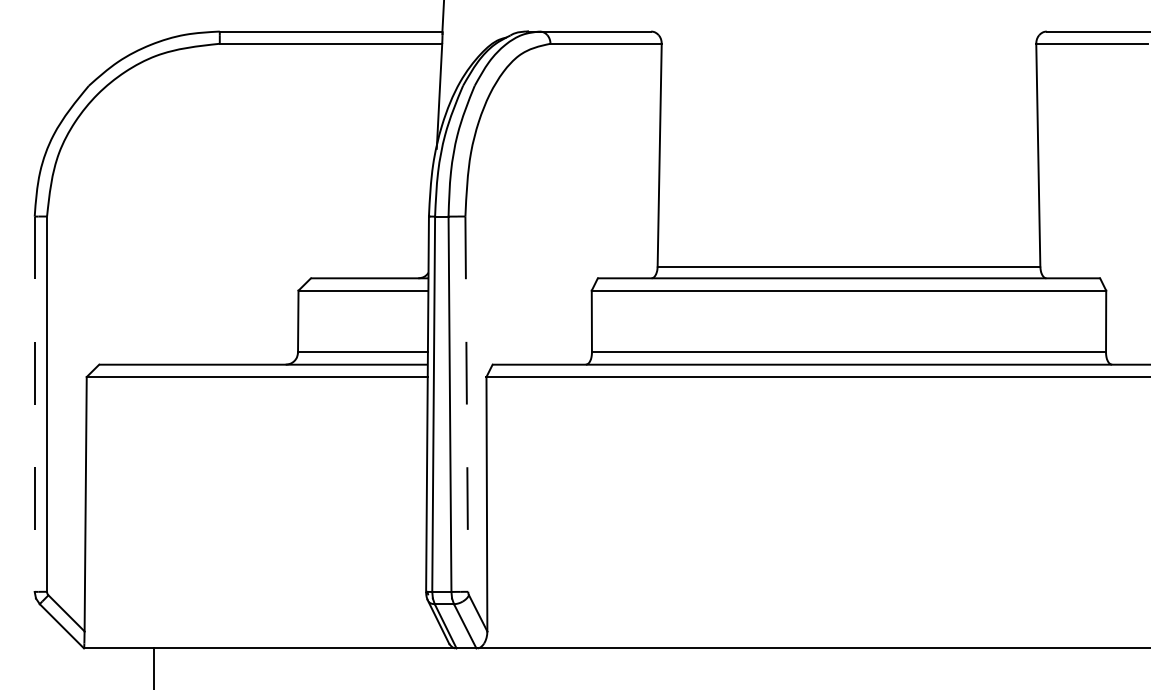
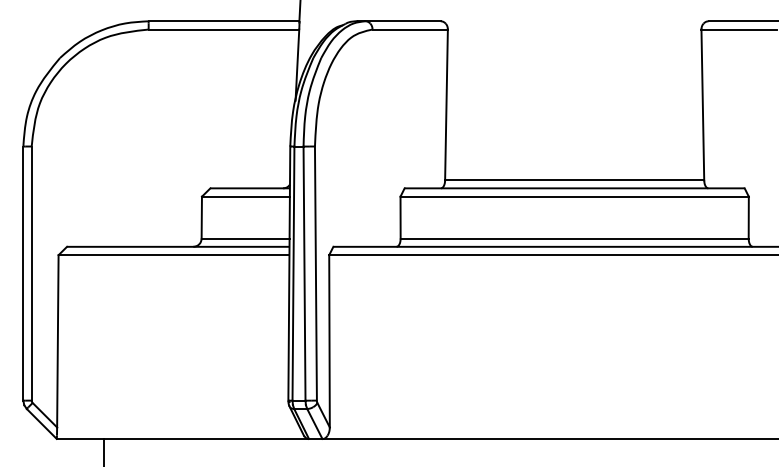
line: (34, 405) -> (23, 274), dashed -> solid
line: (466, 405) -> (315, 274), dashed -> solid

